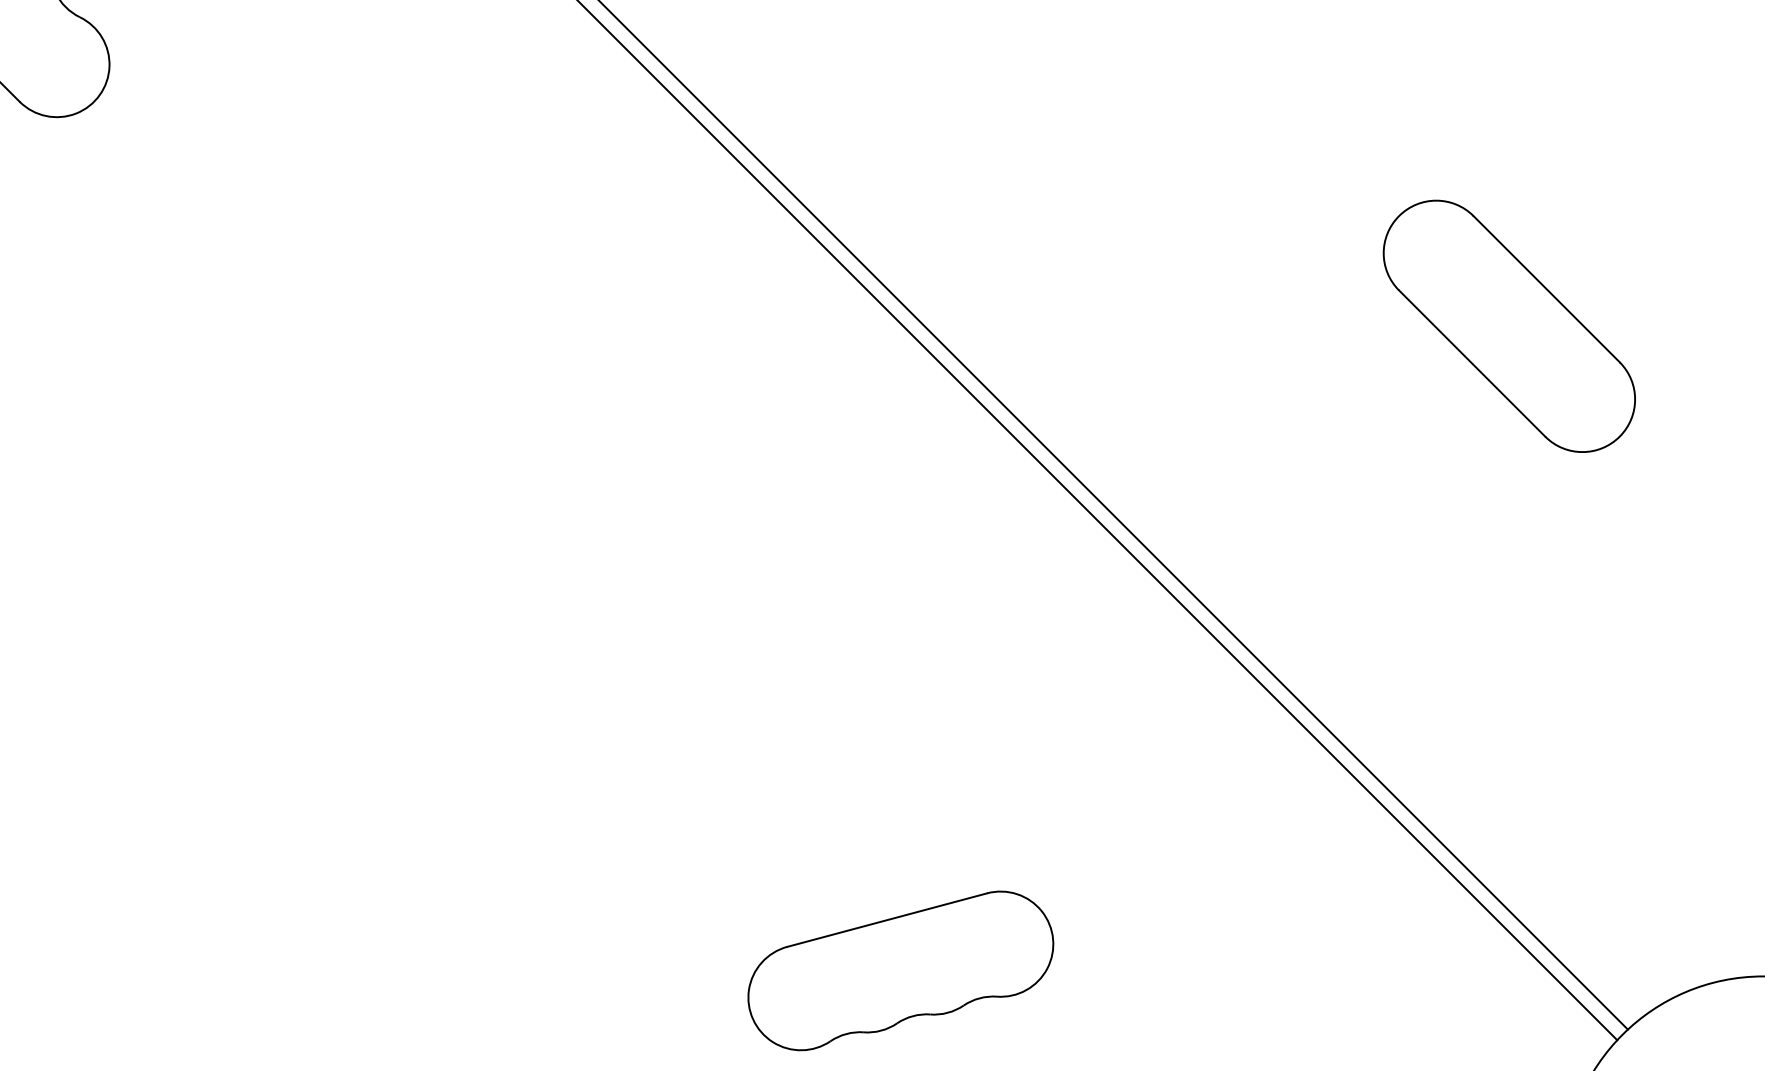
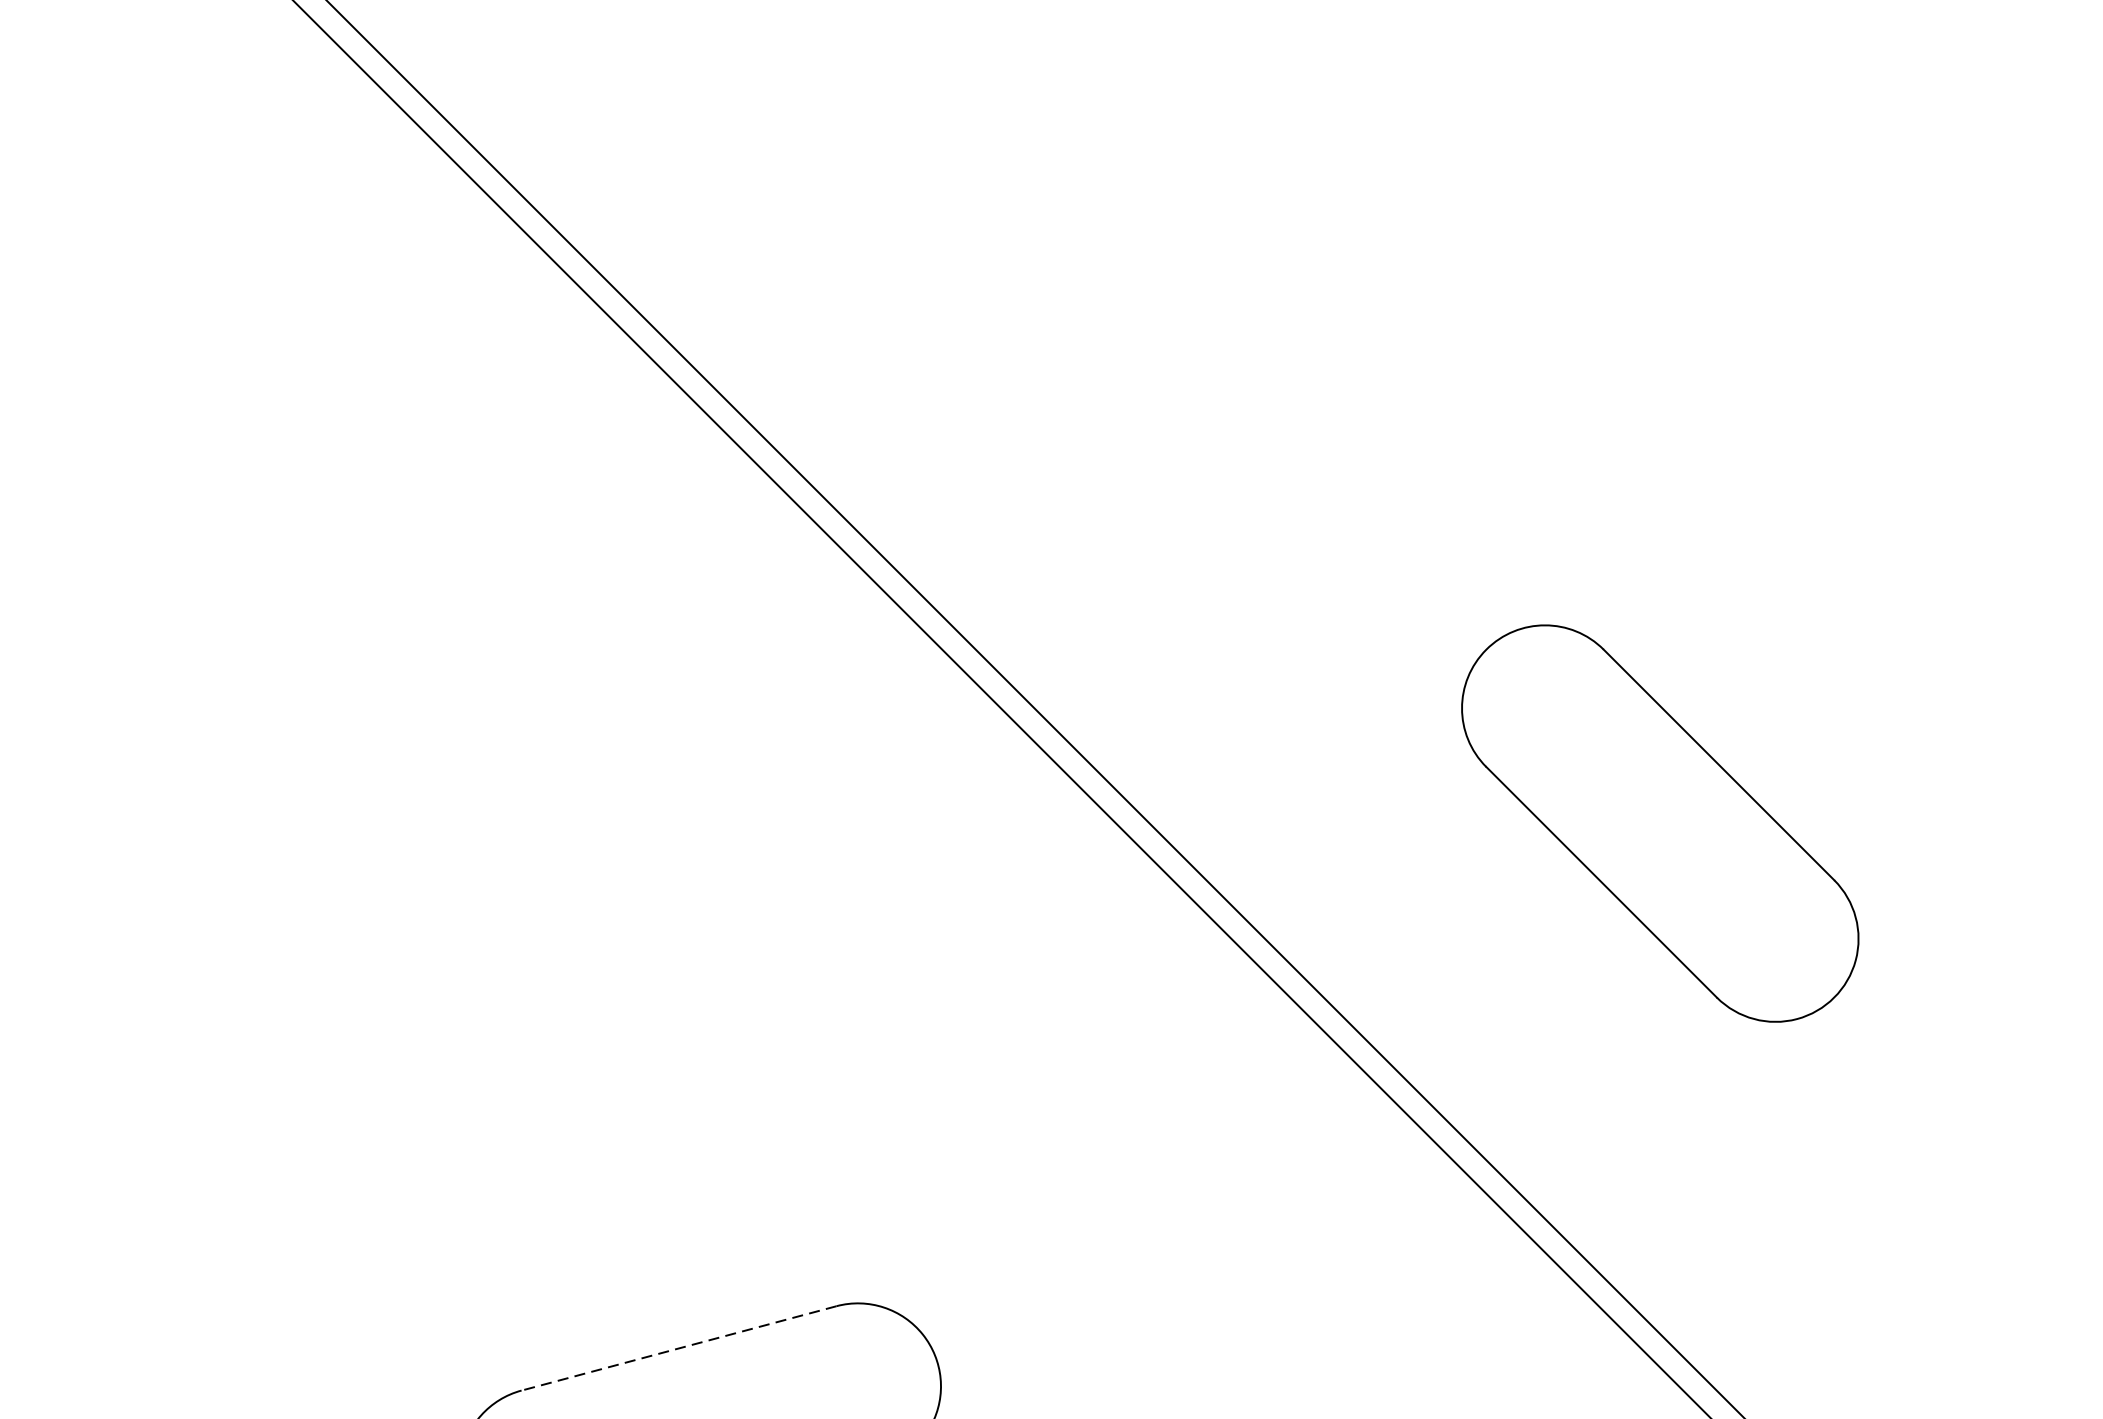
part: (1508, 325) -> (1658, 822), moved
line: (886, 920) -> (677, 1349), solid -> dashed

